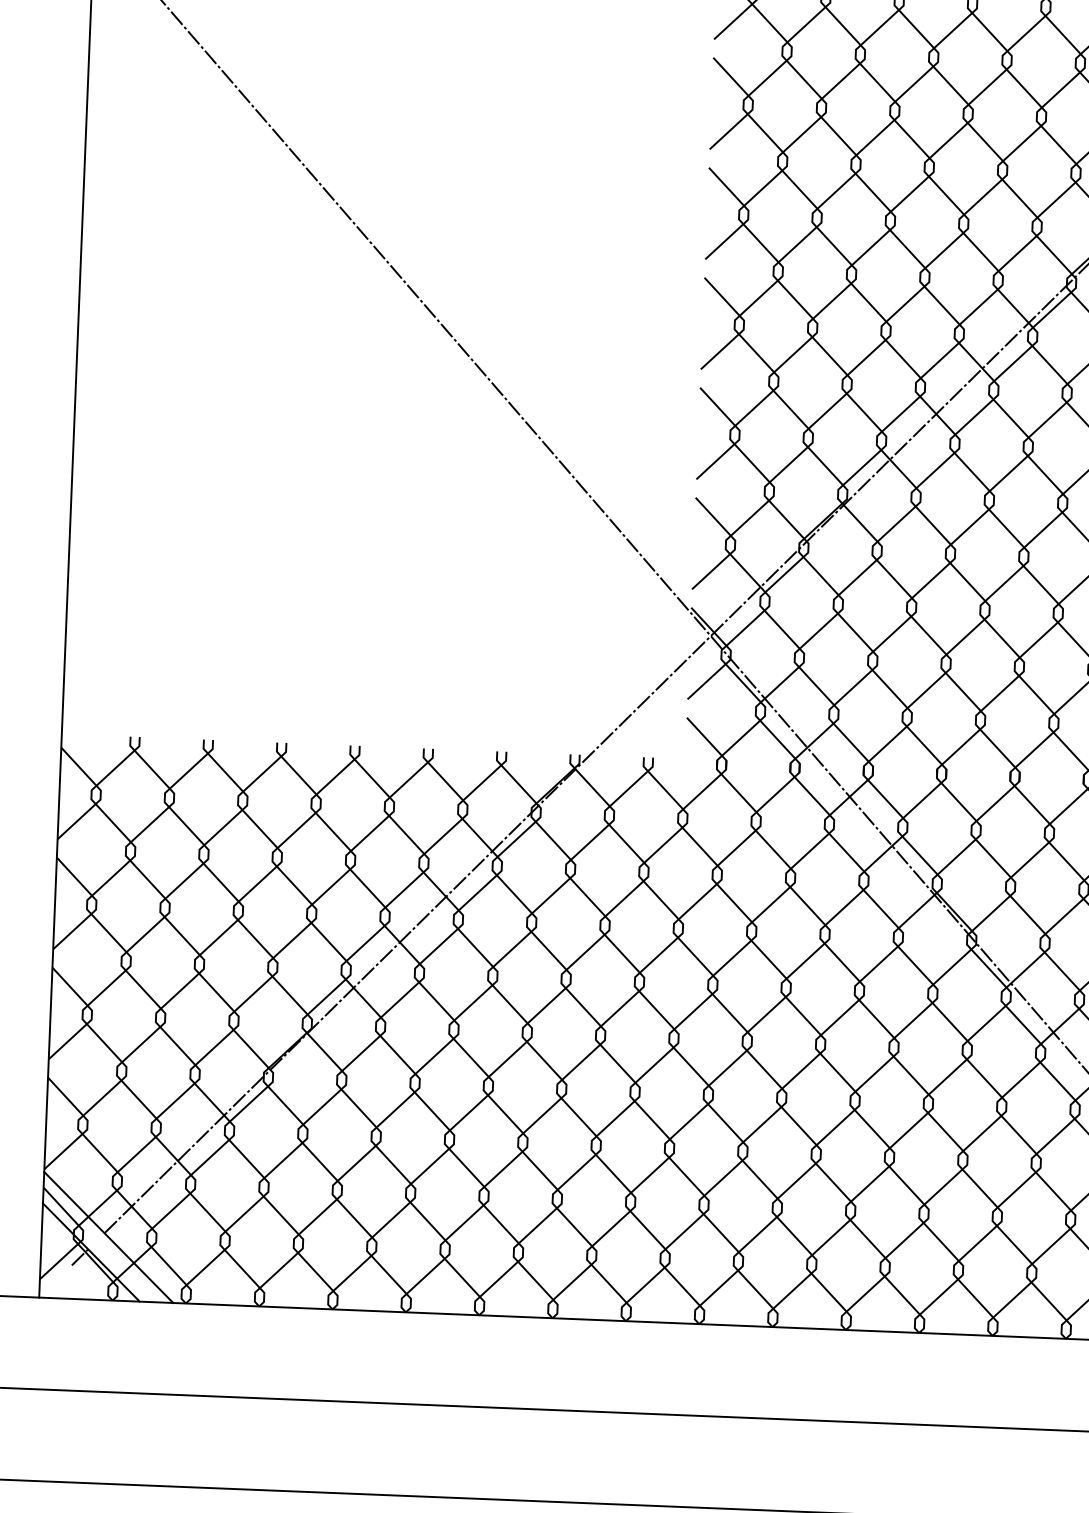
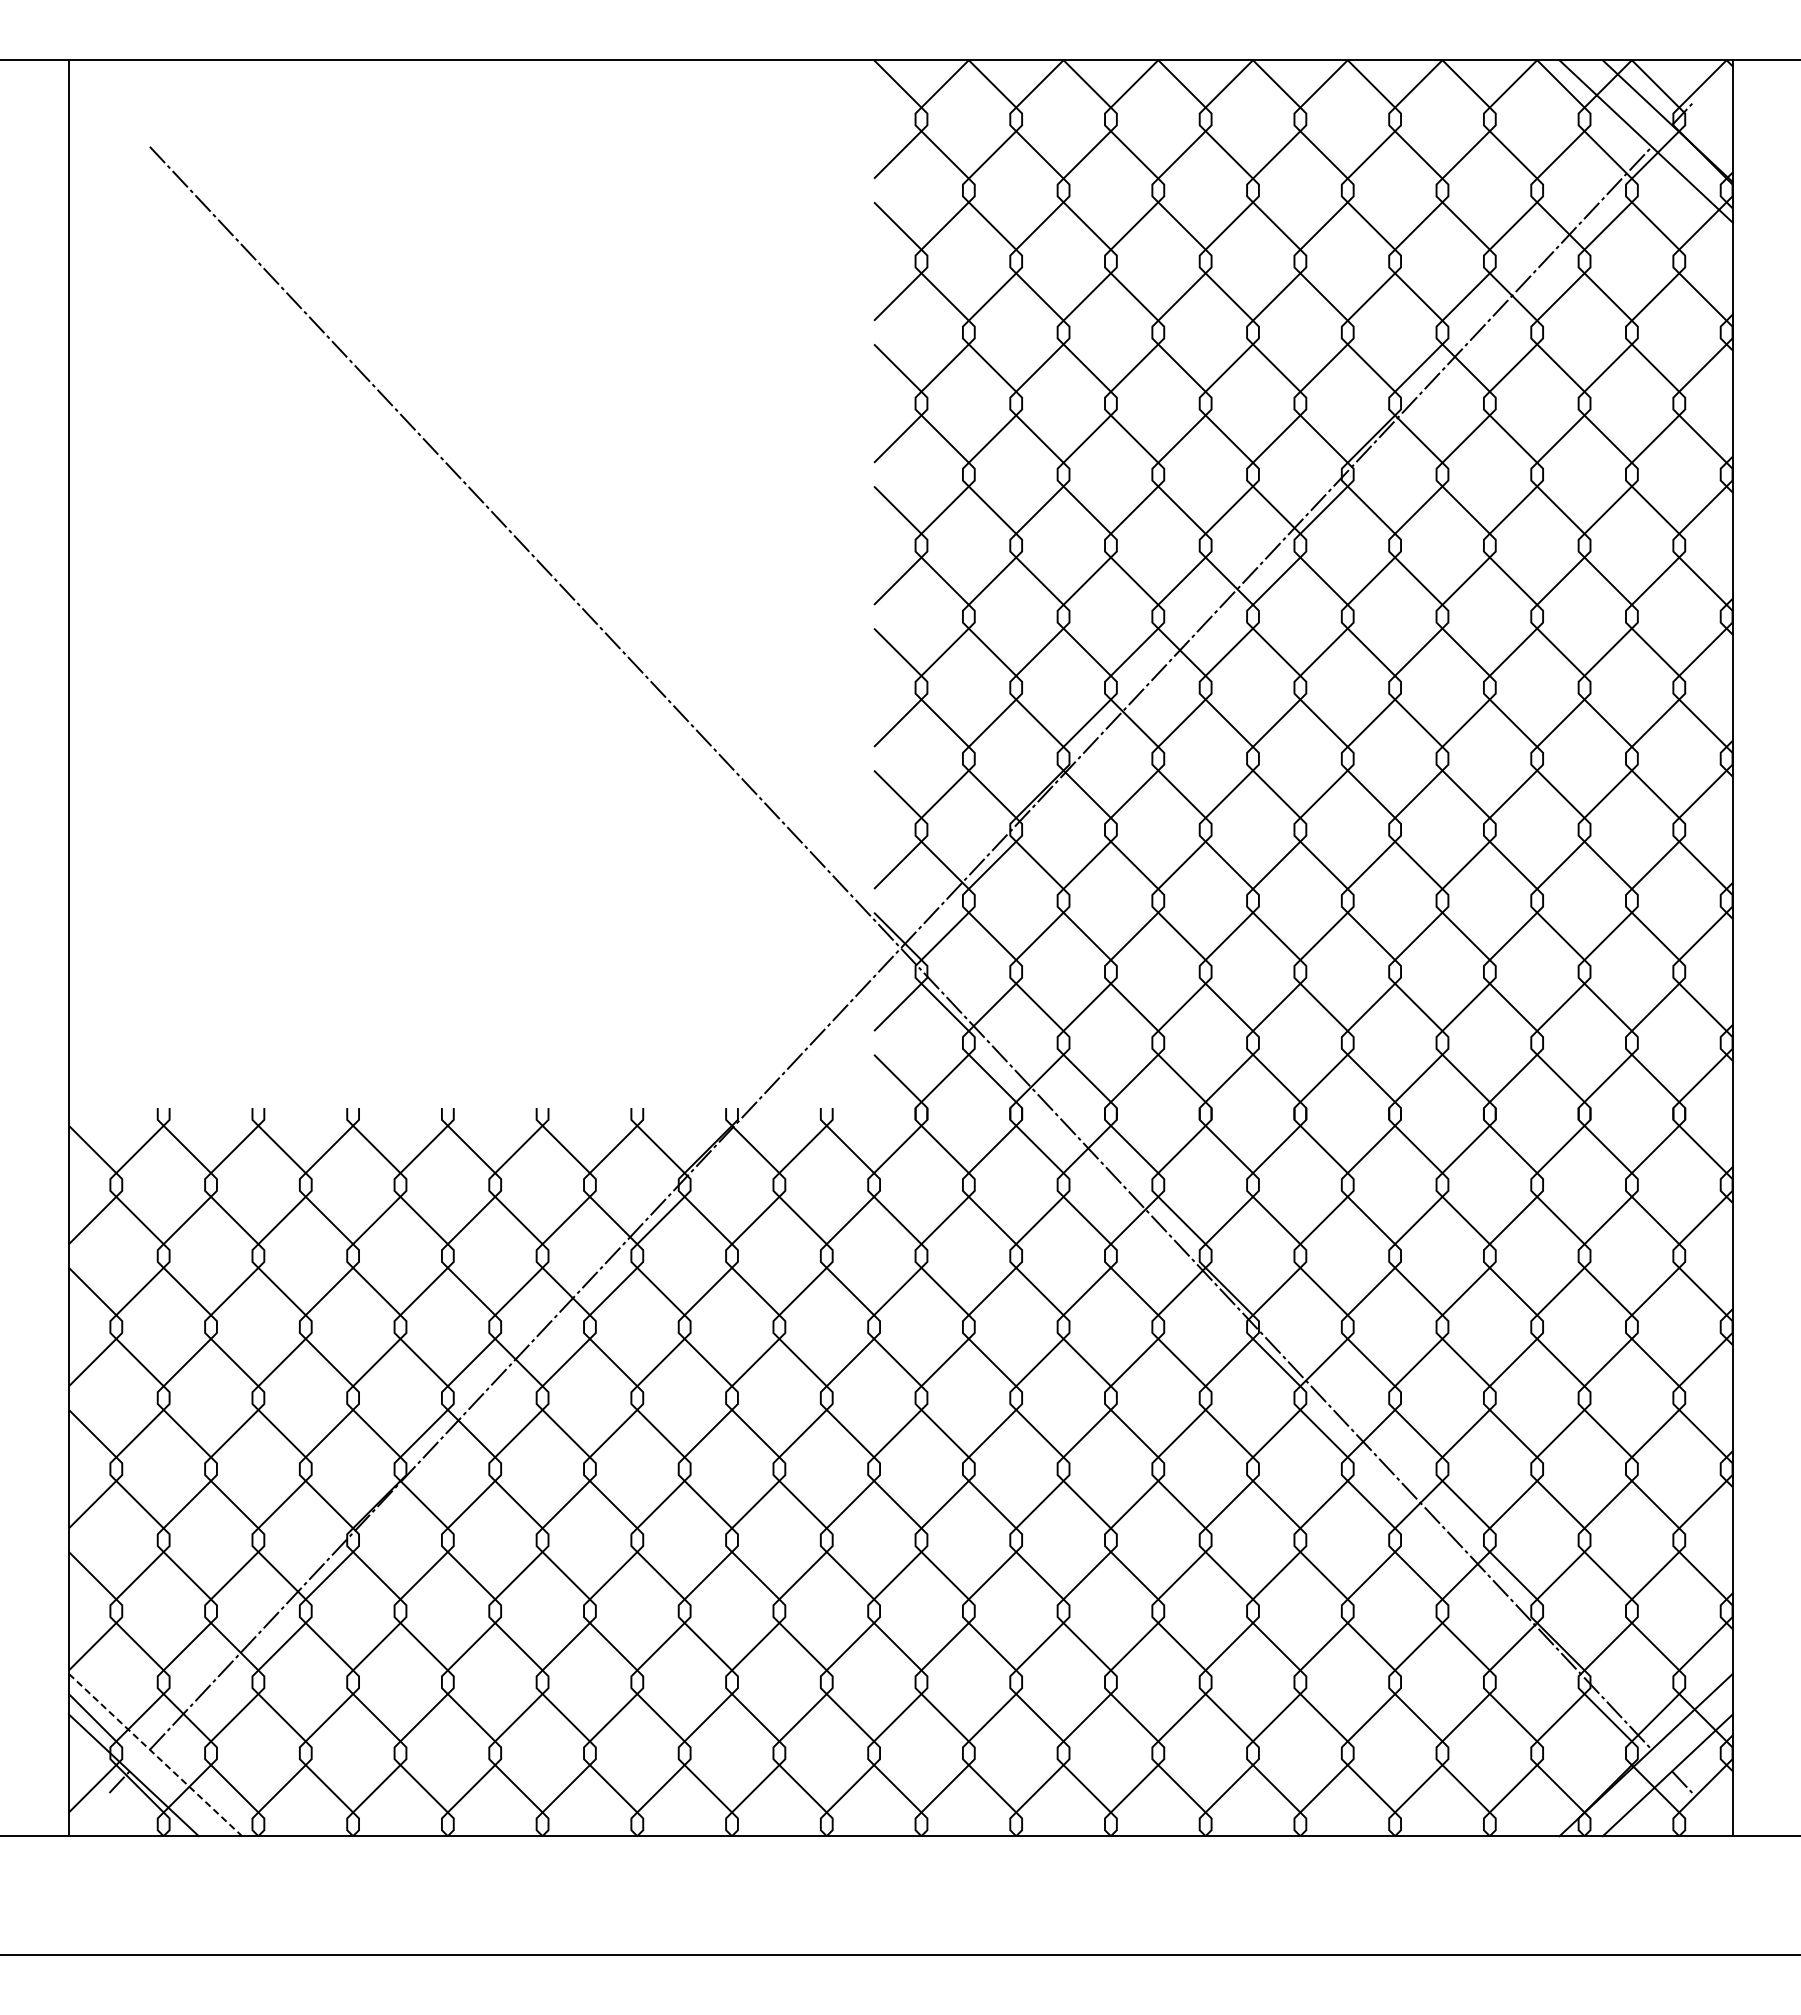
line: (108, 1237) -> (155, 1755), solid -> dashed

